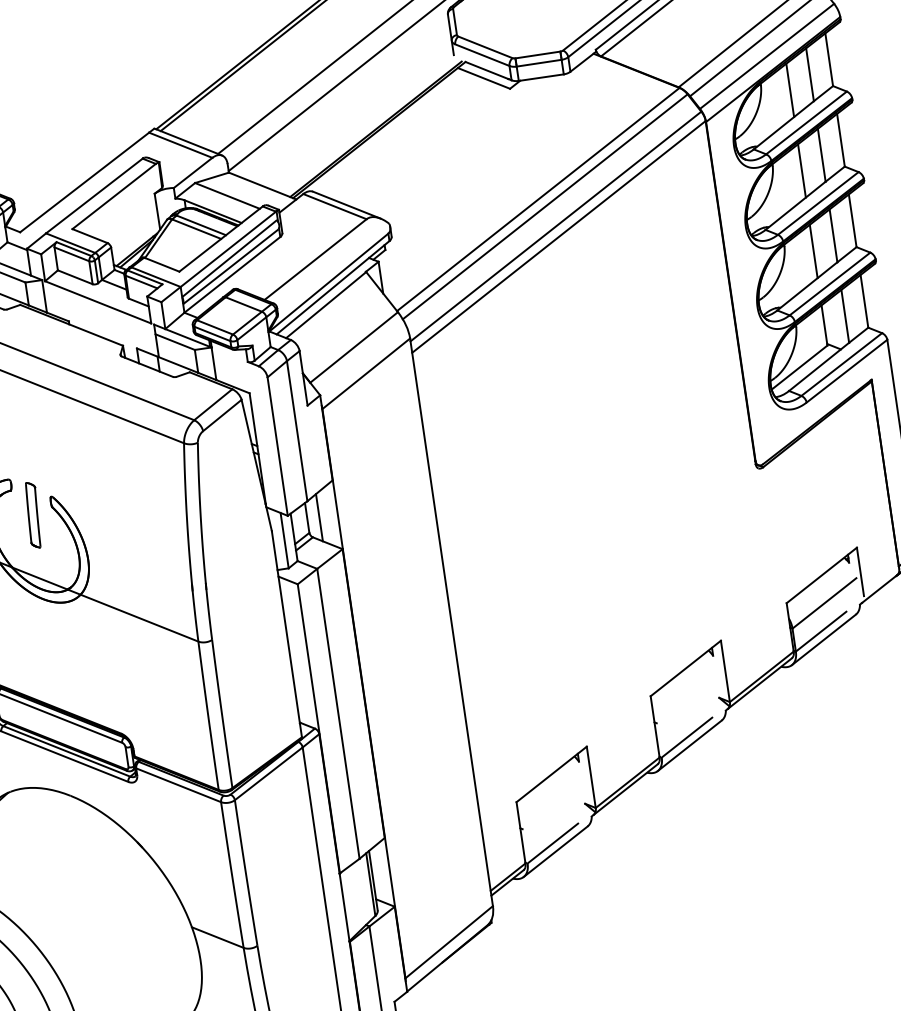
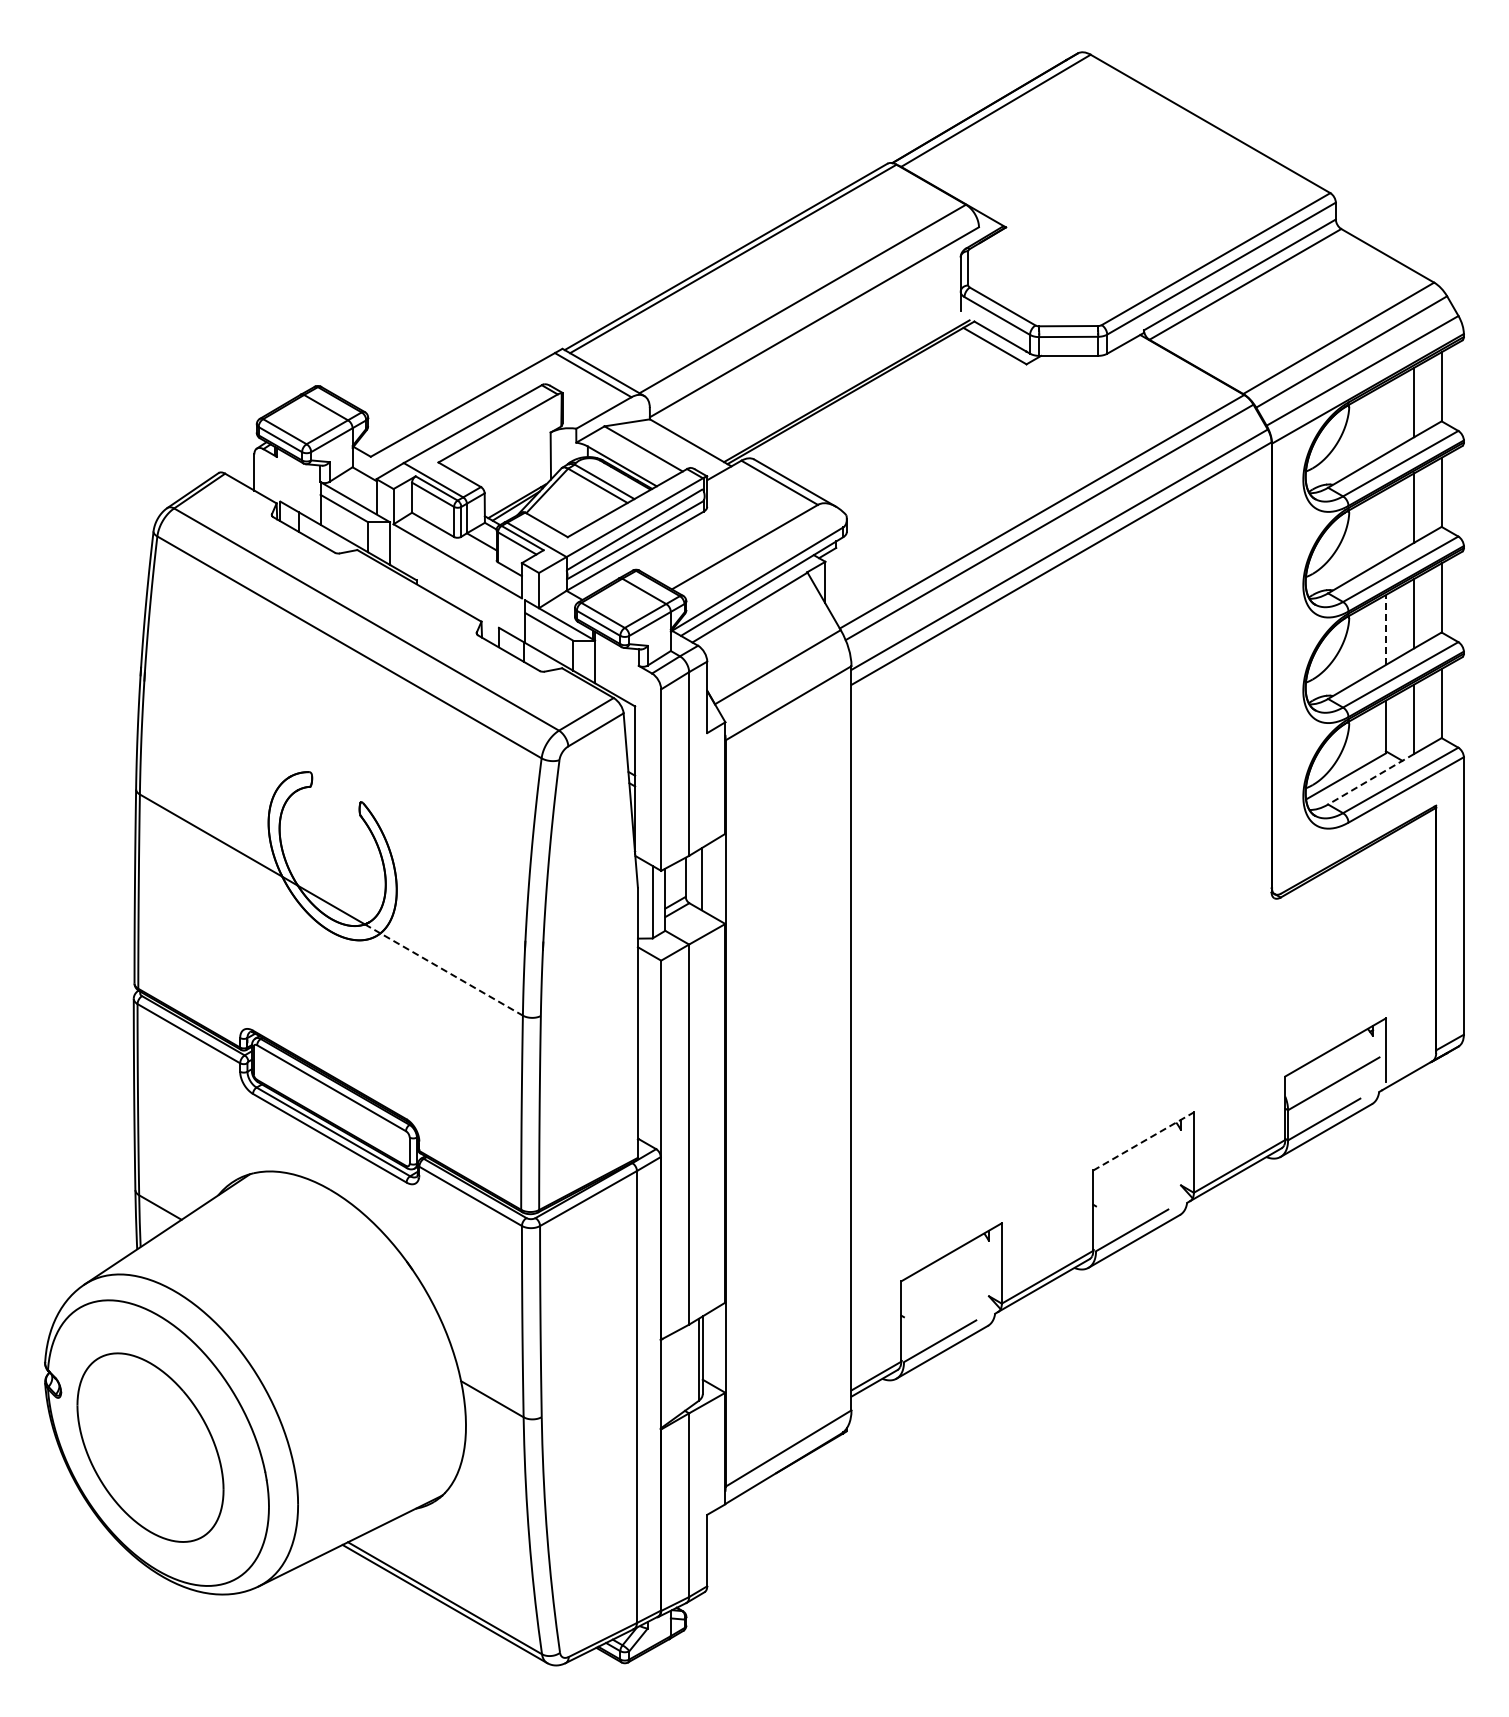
line: (789, 90) -> (1385, 418), removed
line: (801, 171) -> (1385, 524), removed
line: (813, 251) -> (1385, 630), solid -> dashed
line: (819, 367) -> (1371, 779), solid -> dashed
part: (33, 515) -> (334, 822), removed
line: (133, 615) -> (444, 970), solid -> dashed
line: (686, 668) -> (1144, 1141), solid -> dashed

